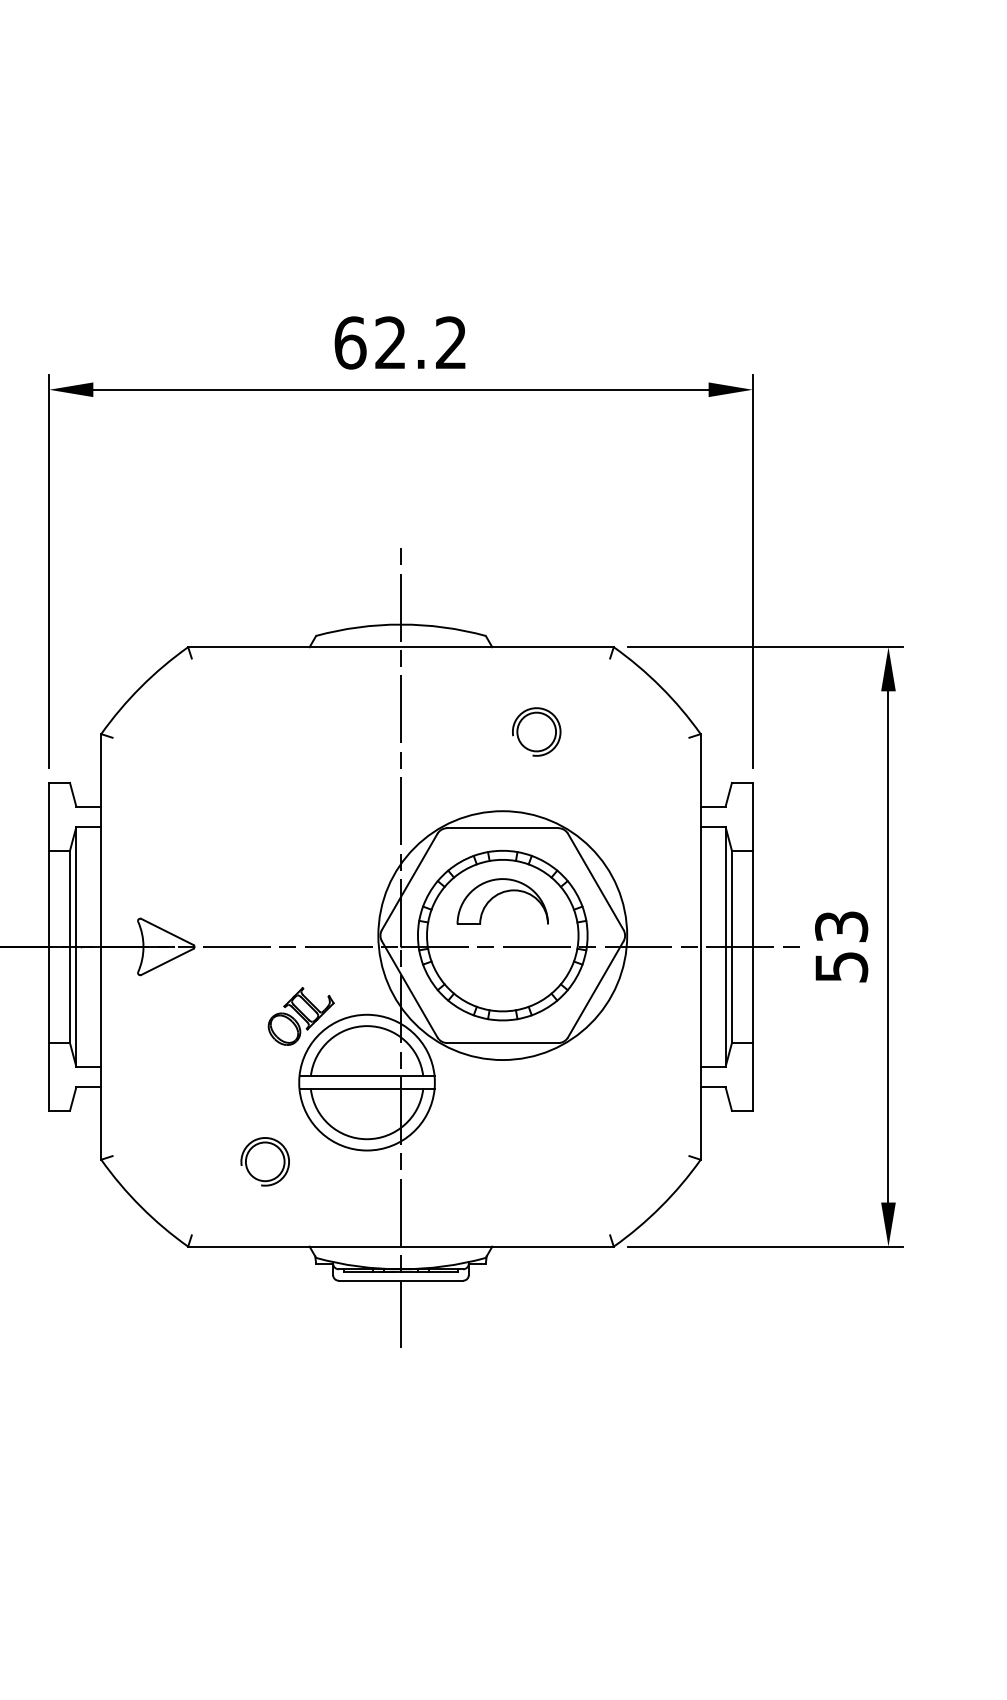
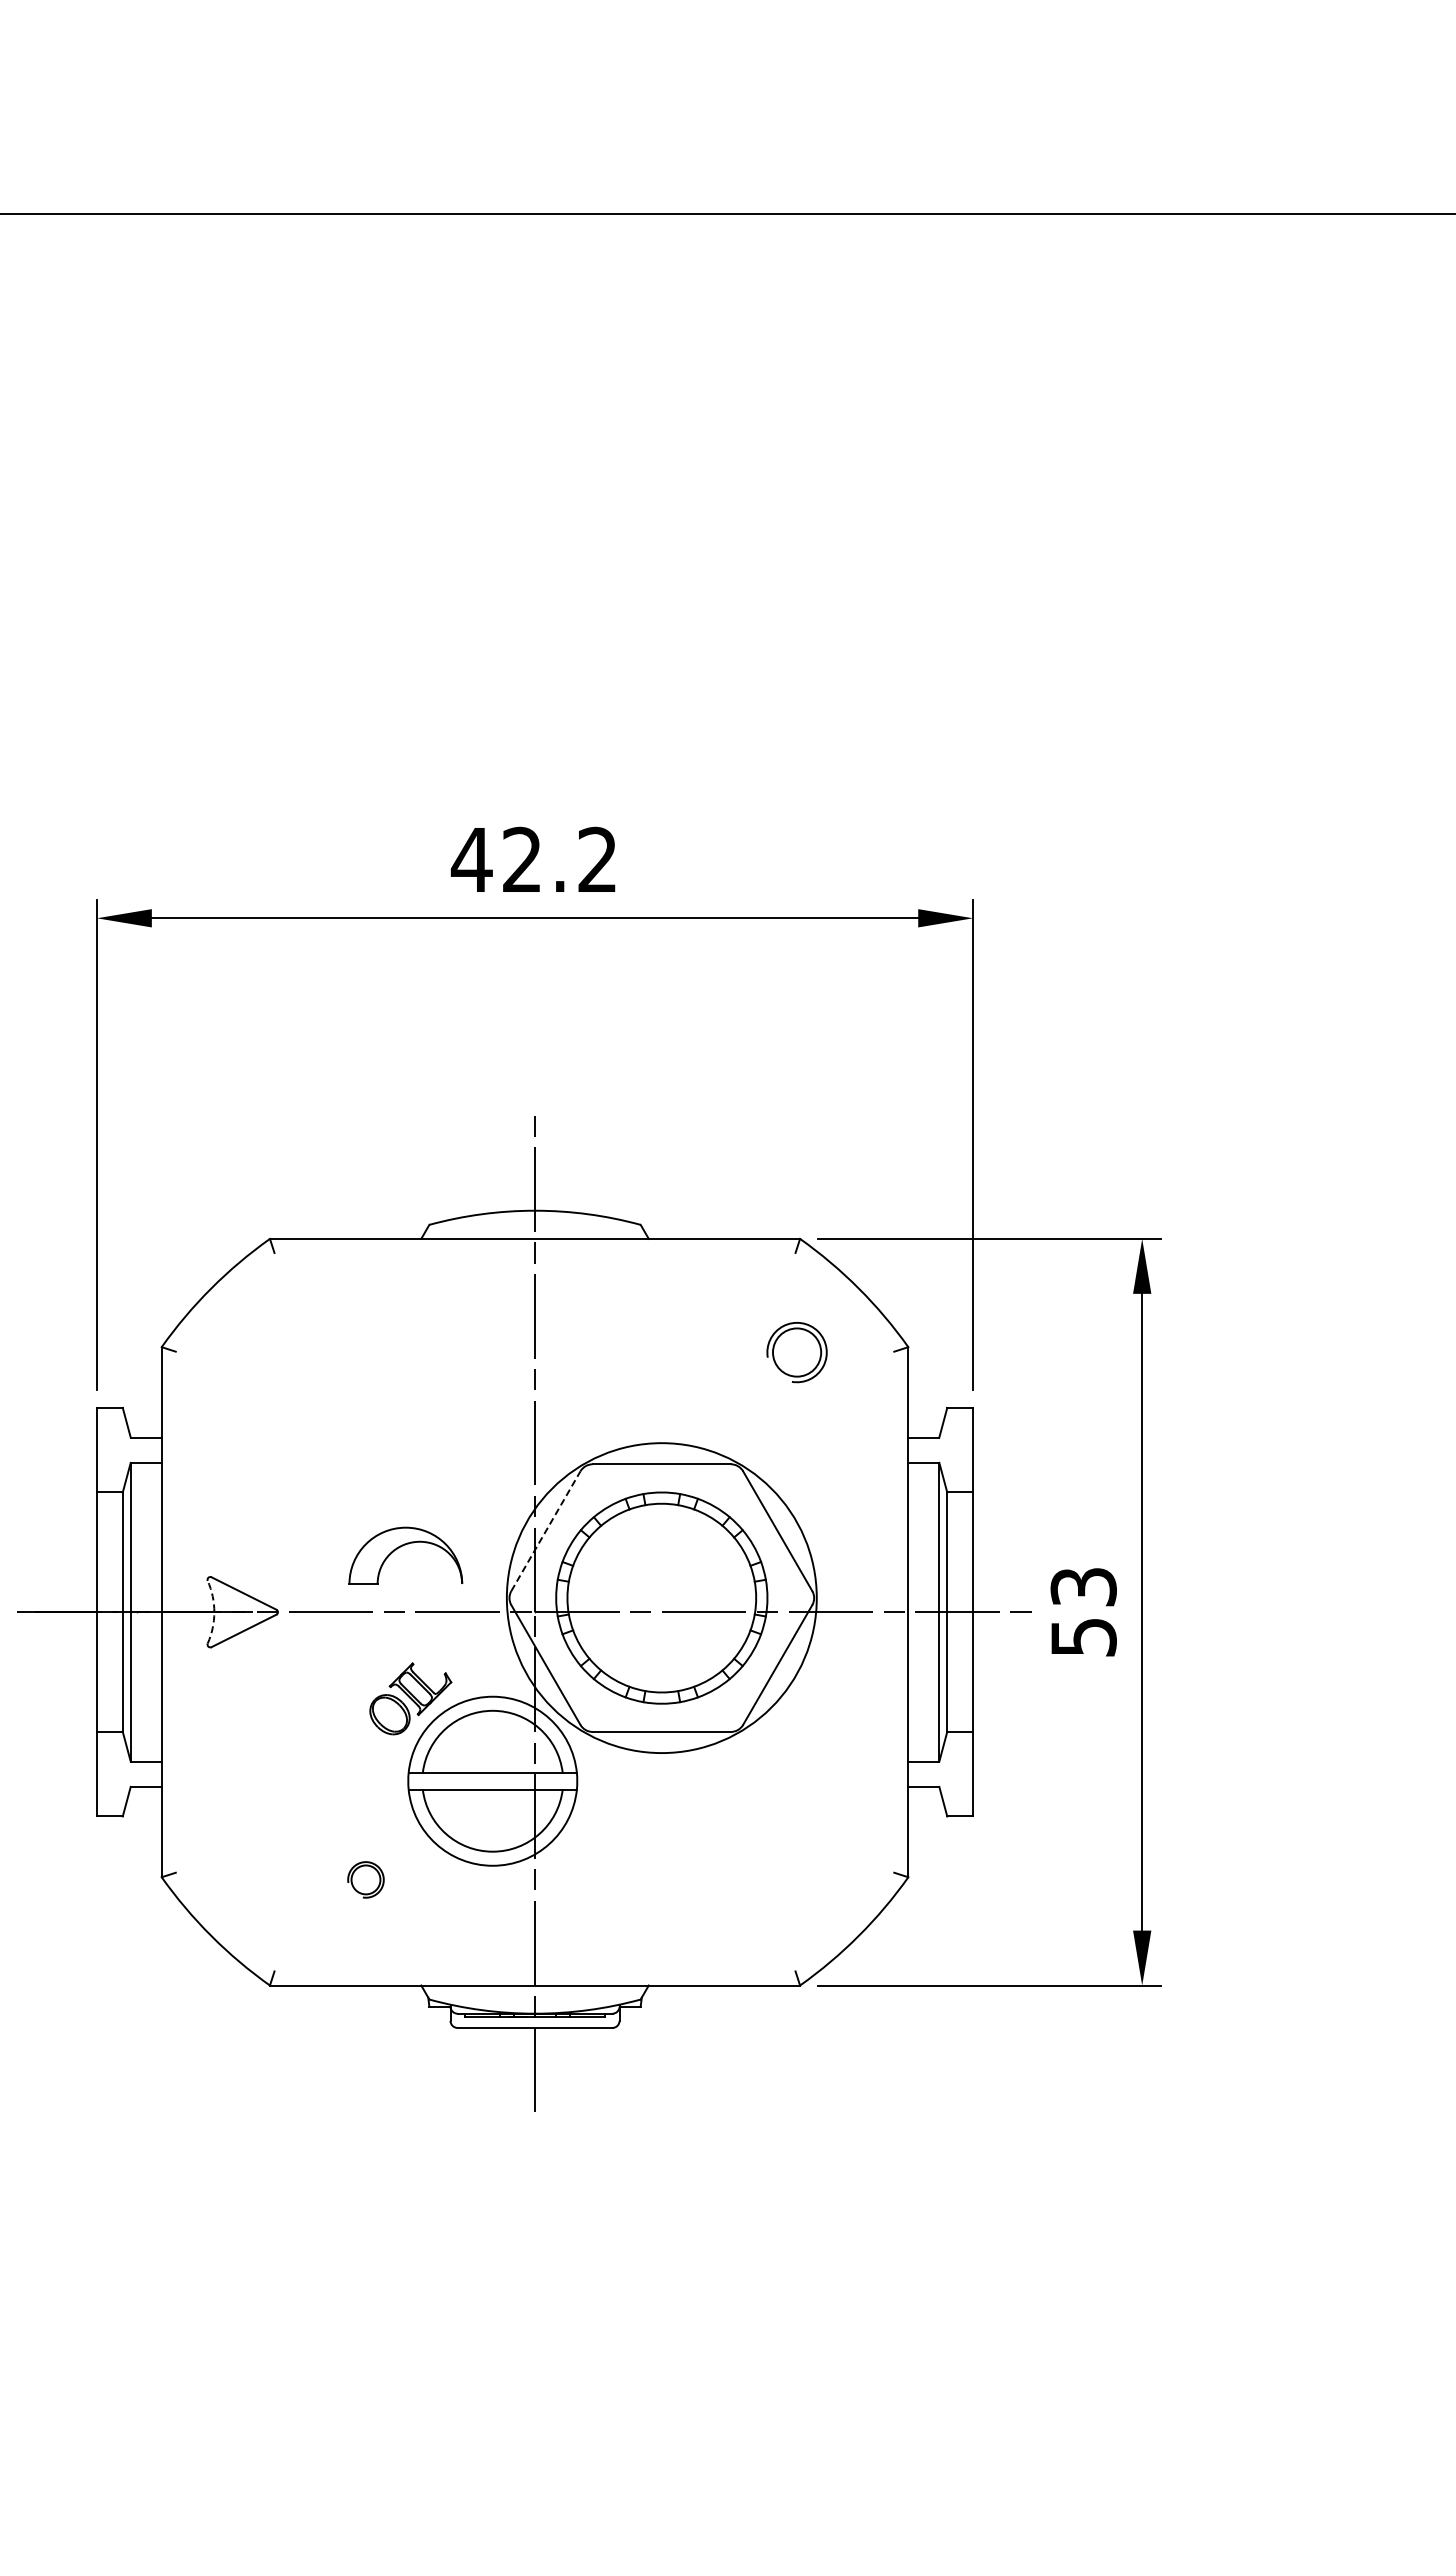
text: (349, 342) -> (471, 859), 62.2 -> 42.2
part: (536, 731) -> (796, 1352), moved
line: (410, 881) -> (546, 1530), solid -> dashed
part: (500, 894) -> (403, 1546), moved
arc: (143, 947) -> (214, 1612), solid -> dashed
part: (264, 1161) -> (365, 1879), size x0.6

